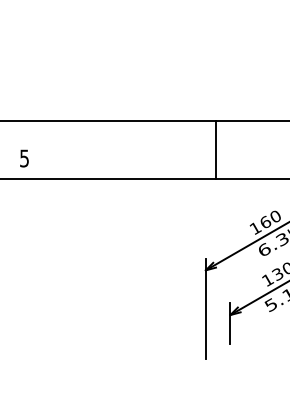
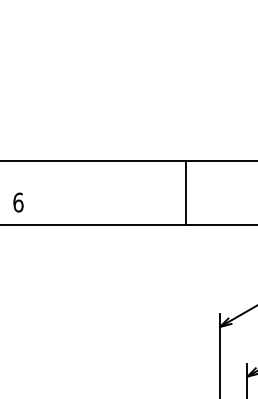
line: (216, 149) -> (186, 192), moved
text: (24, 158) -> (18, 202), 5 -> 6

